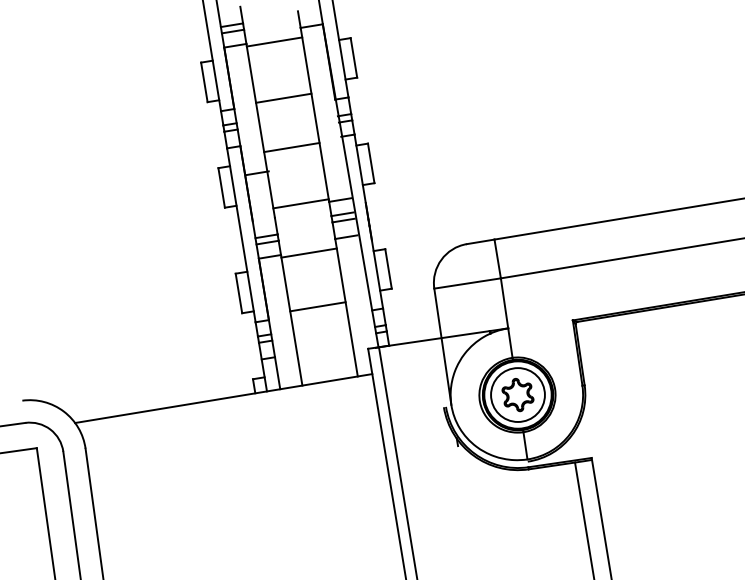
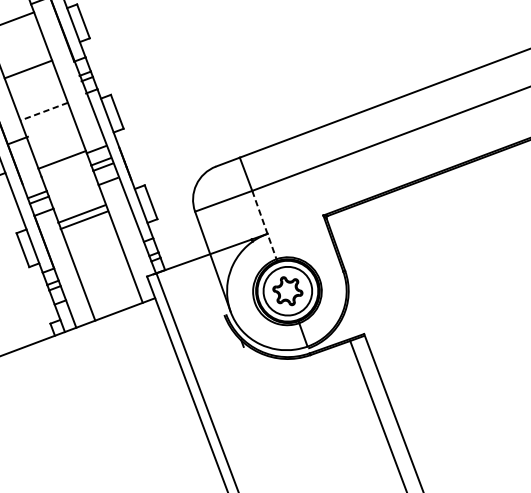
line: (291, 147) -> (43, 111), solid -> dashed
line: (308, 252) -> (83, 219), moved
line: (317, 306) -> (81, 213), moved
line: (506, 318) -> (264, 225), solid -> dashed

